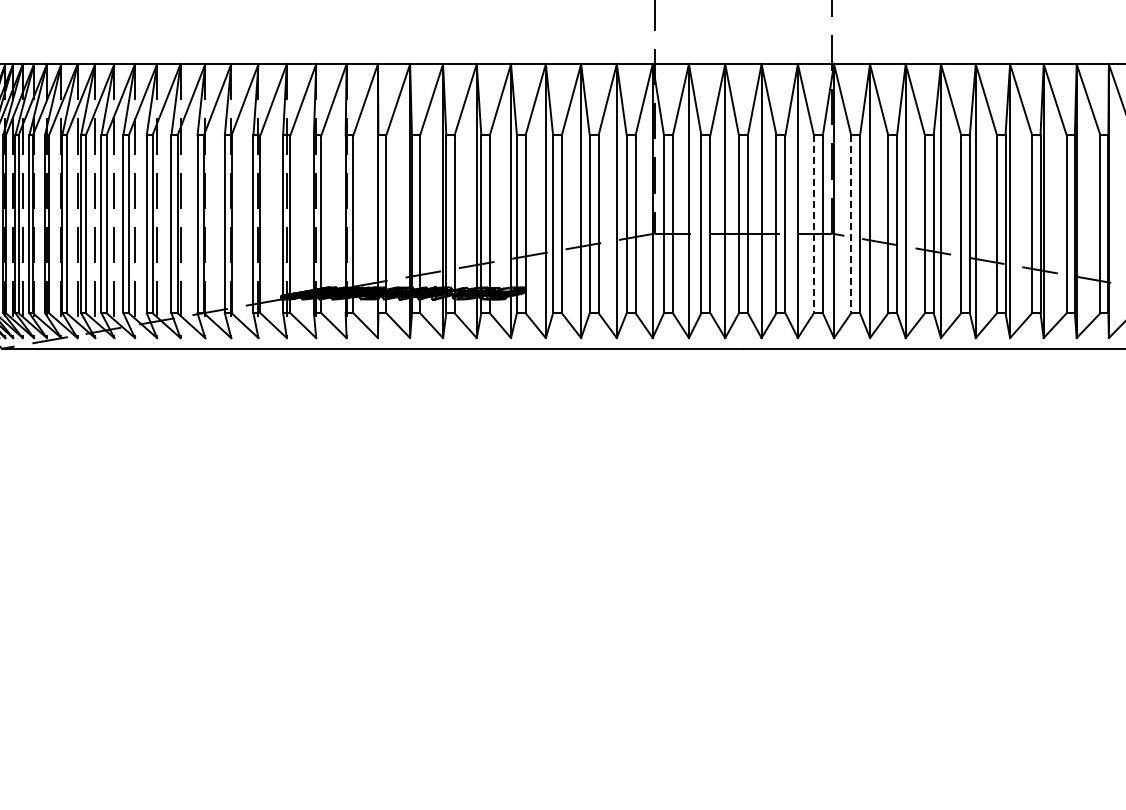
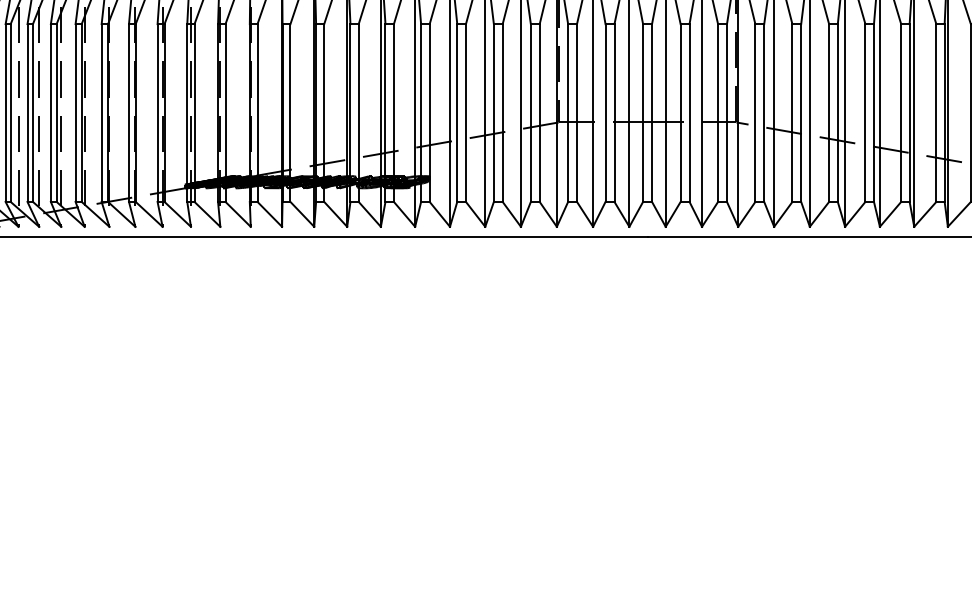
line: (813, 224) -> (717, 113), dashed -> solid
line: (851, 224) -> (755, 113), dashed -> solid

